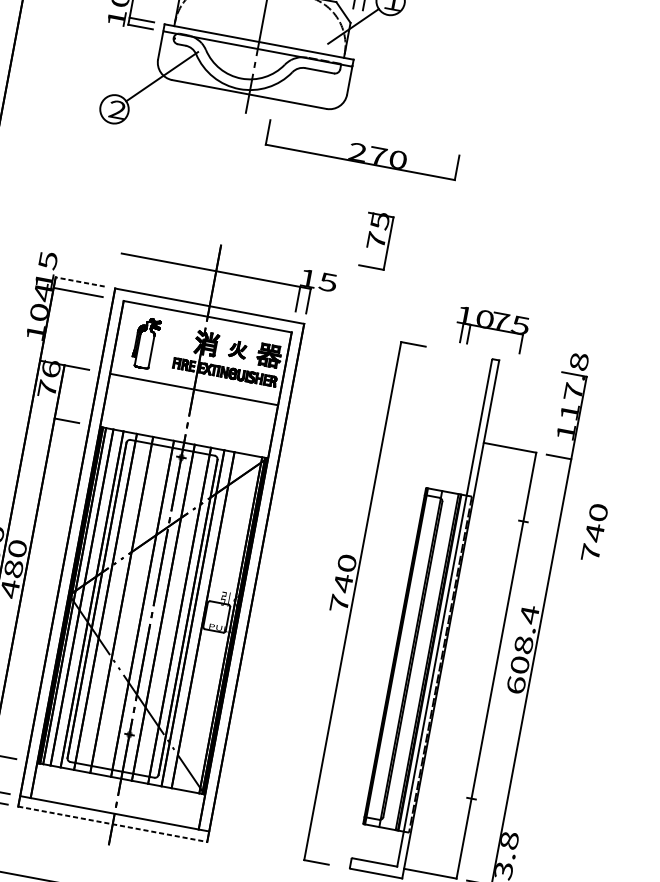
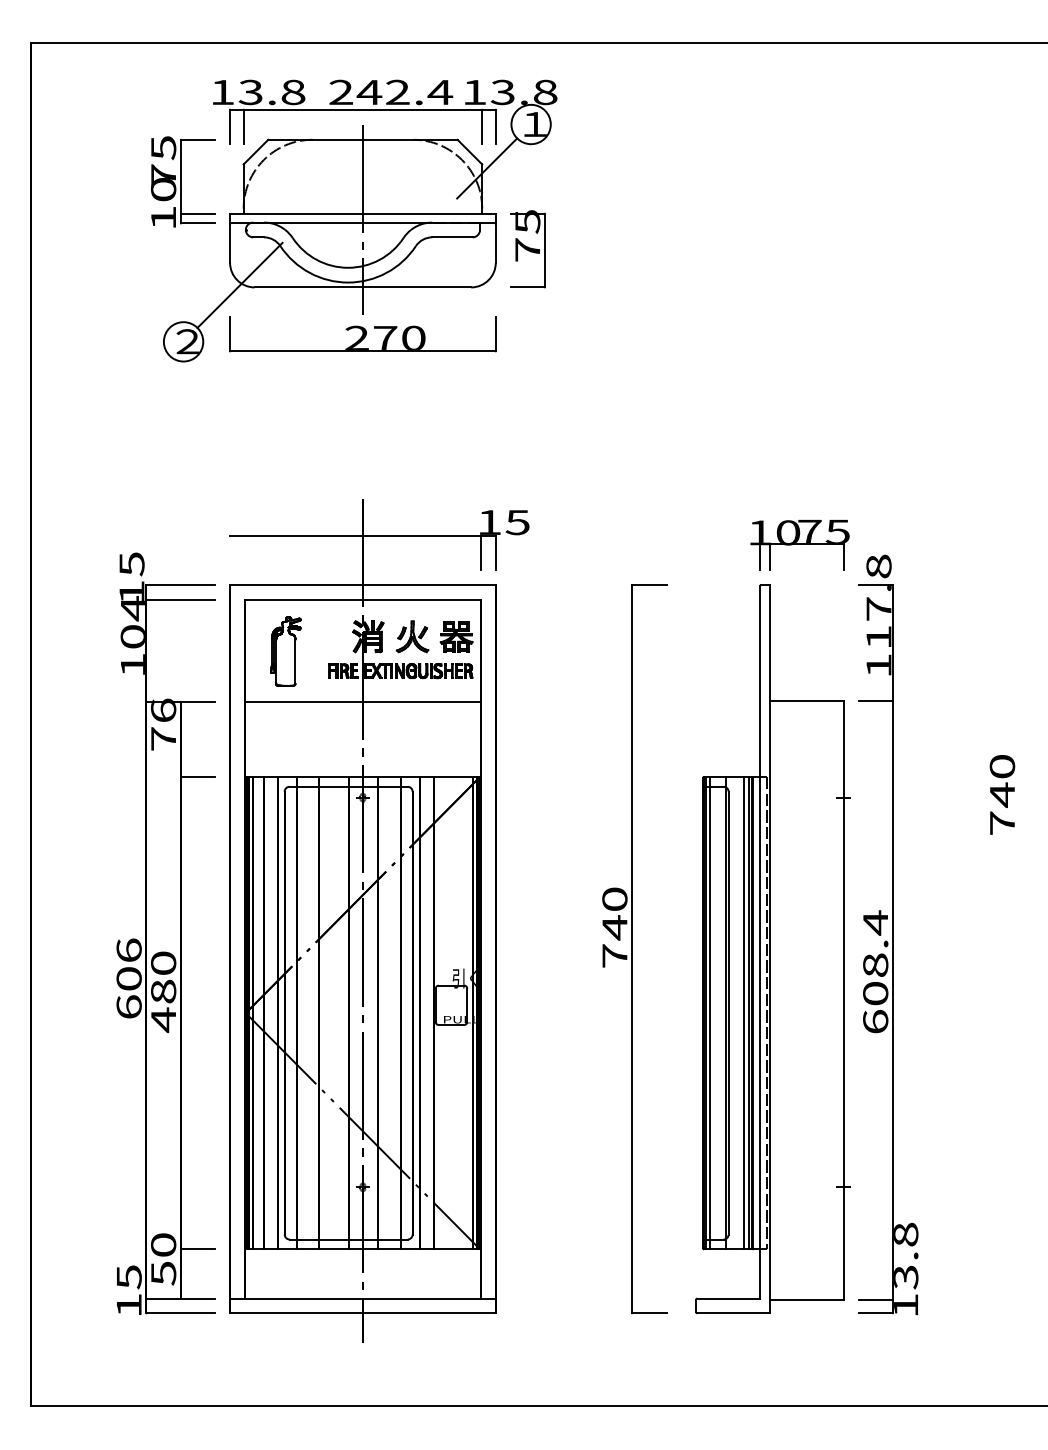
part: (362, 150) -> (362, 334), moved
part: (376, 240) -> (527, 249), moved
line: (79, 282) -> (180, 585), dashed -> solid
part: (491, 329) -> (799, 545), moved
part: (238, 349) -> (412, 636), size x1.43
text: (594, 532) -> (1002, 794), moved
line: (400, 656) -> (710, 1012), added
line: (424, 661) -> (744, 1012), added
line: (112, 824) -> (362, 1313), dashed -> solid

